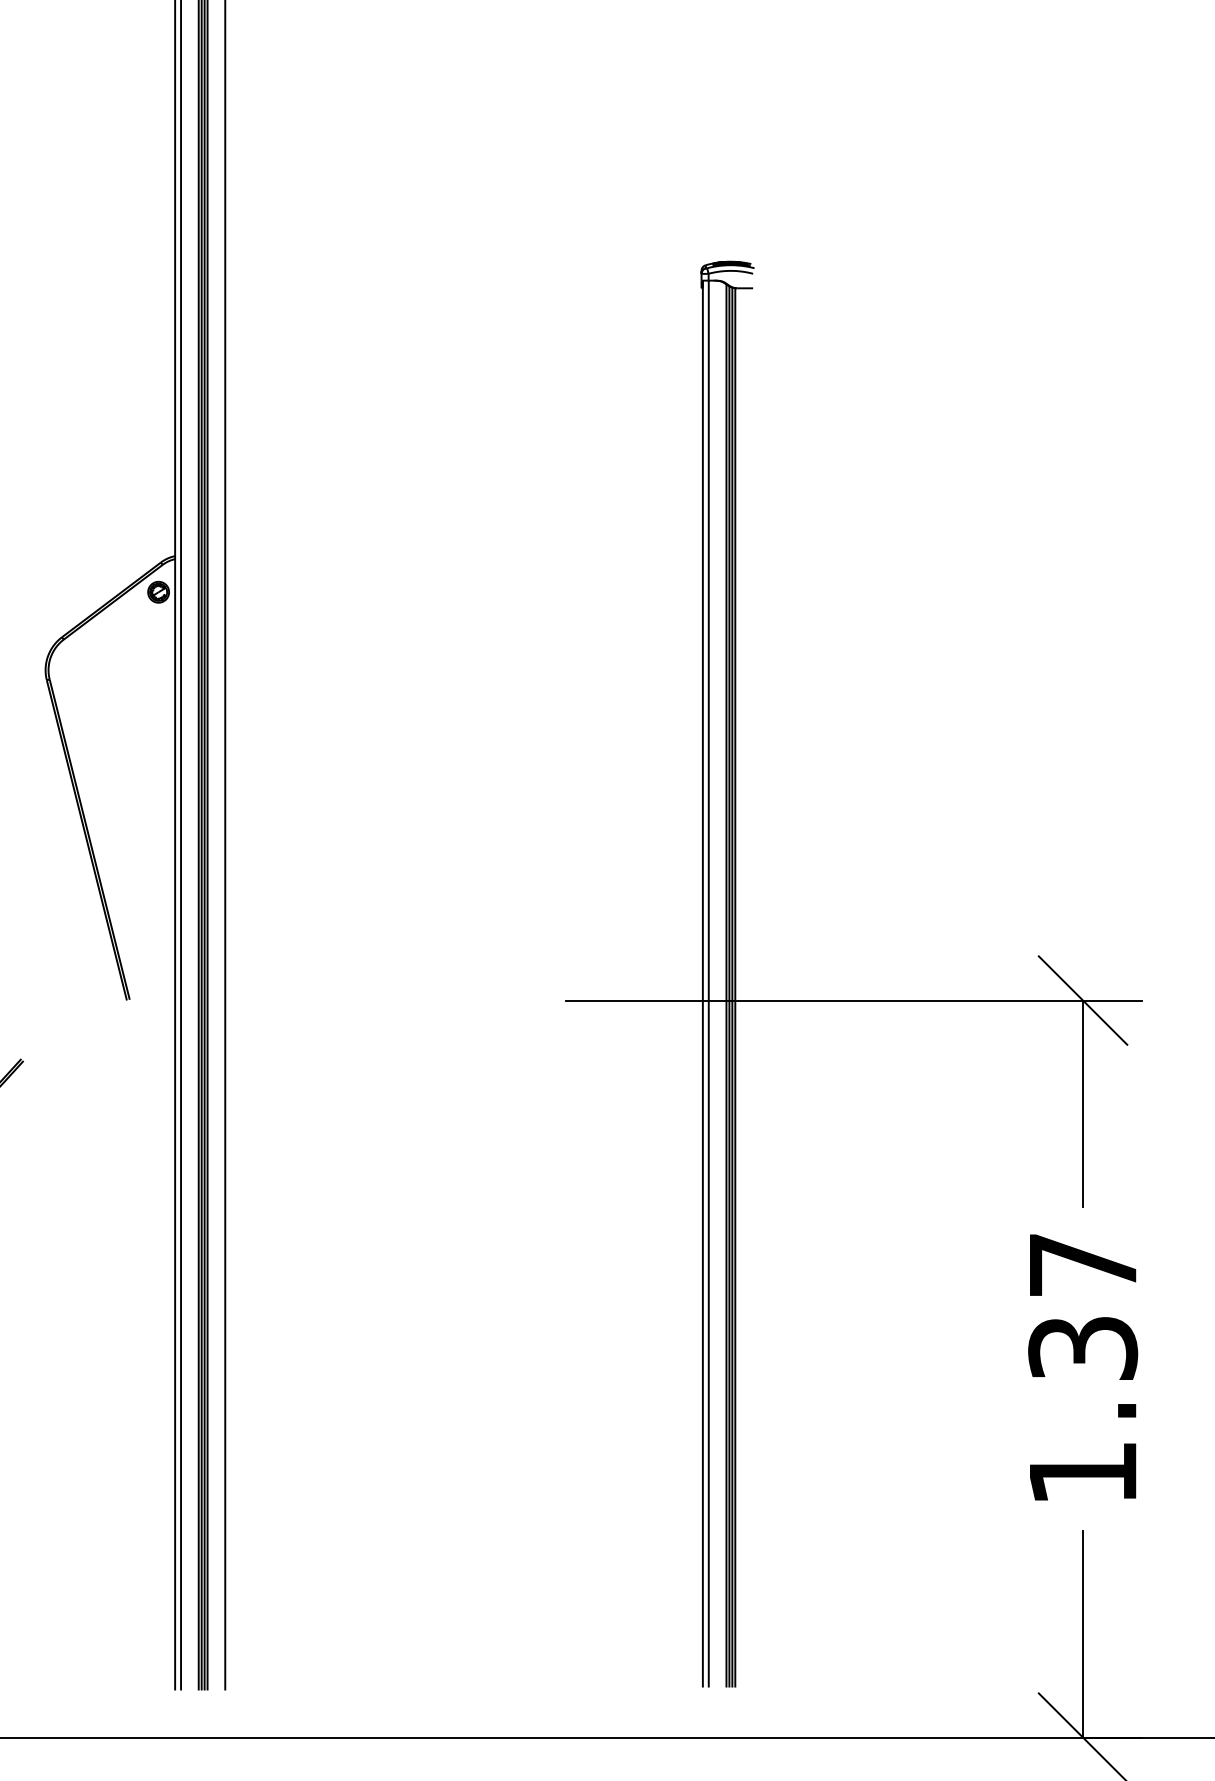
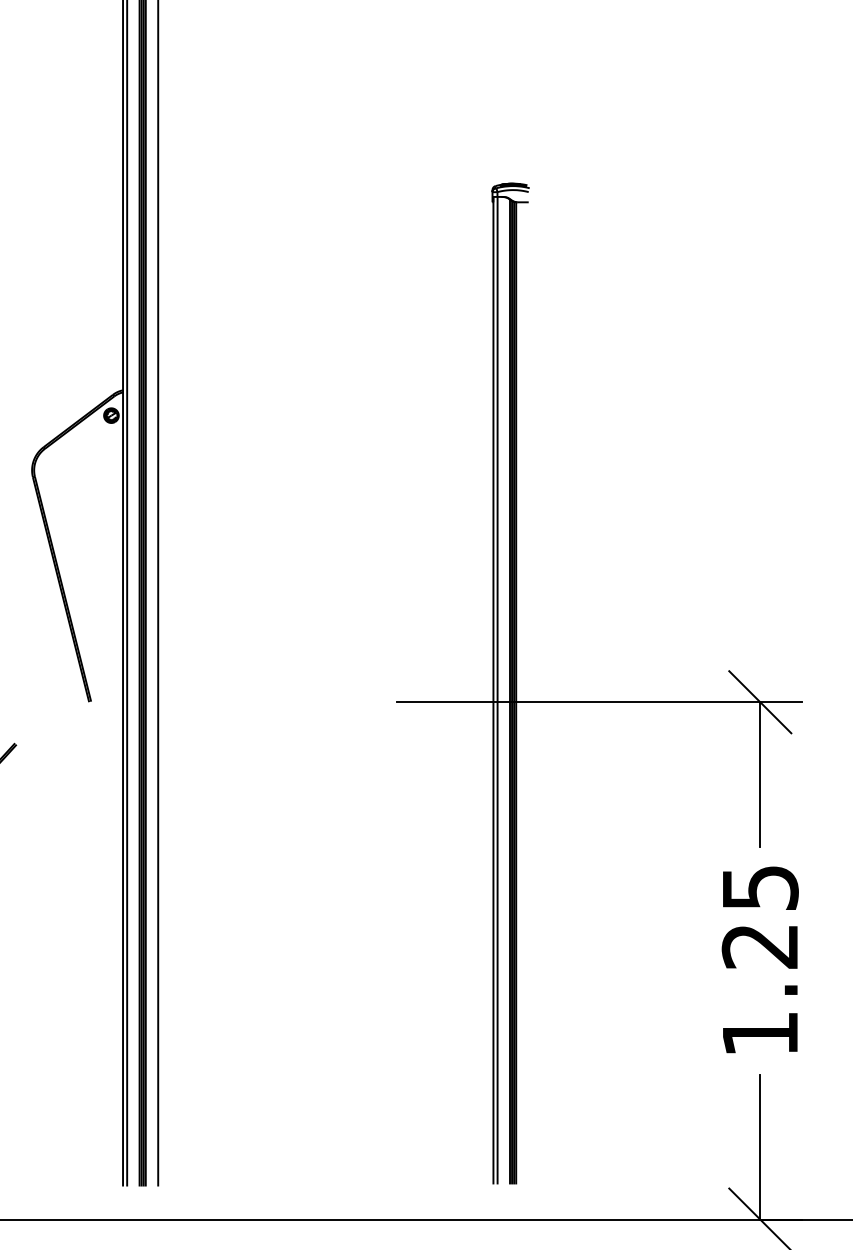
text: (1083, 1307) -> (760, 917), 1.37 -> 1.25

